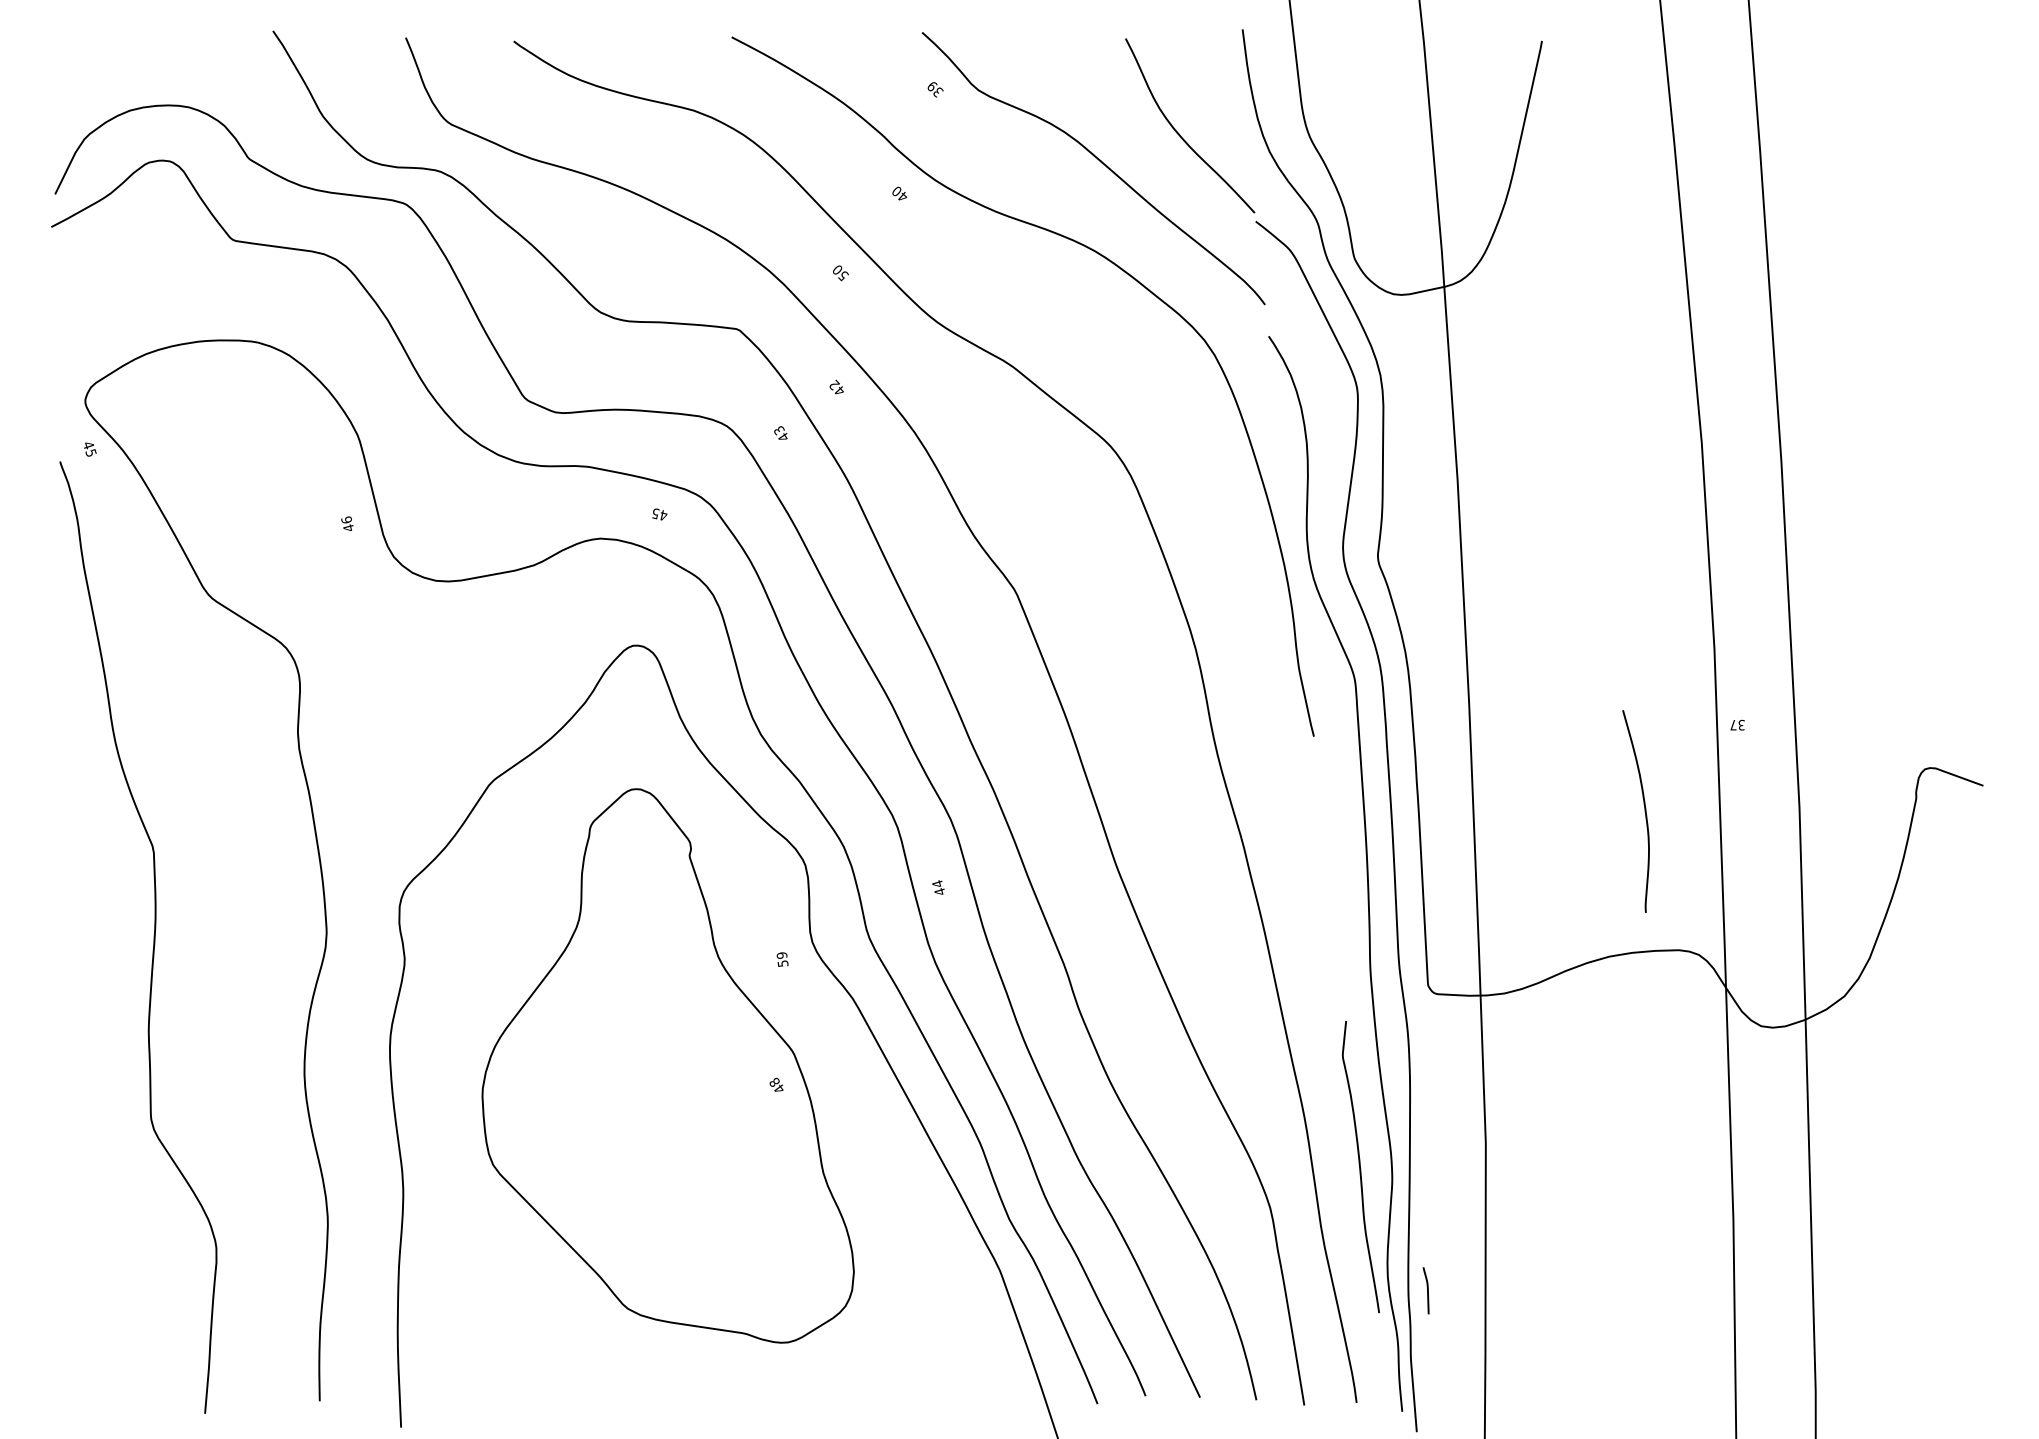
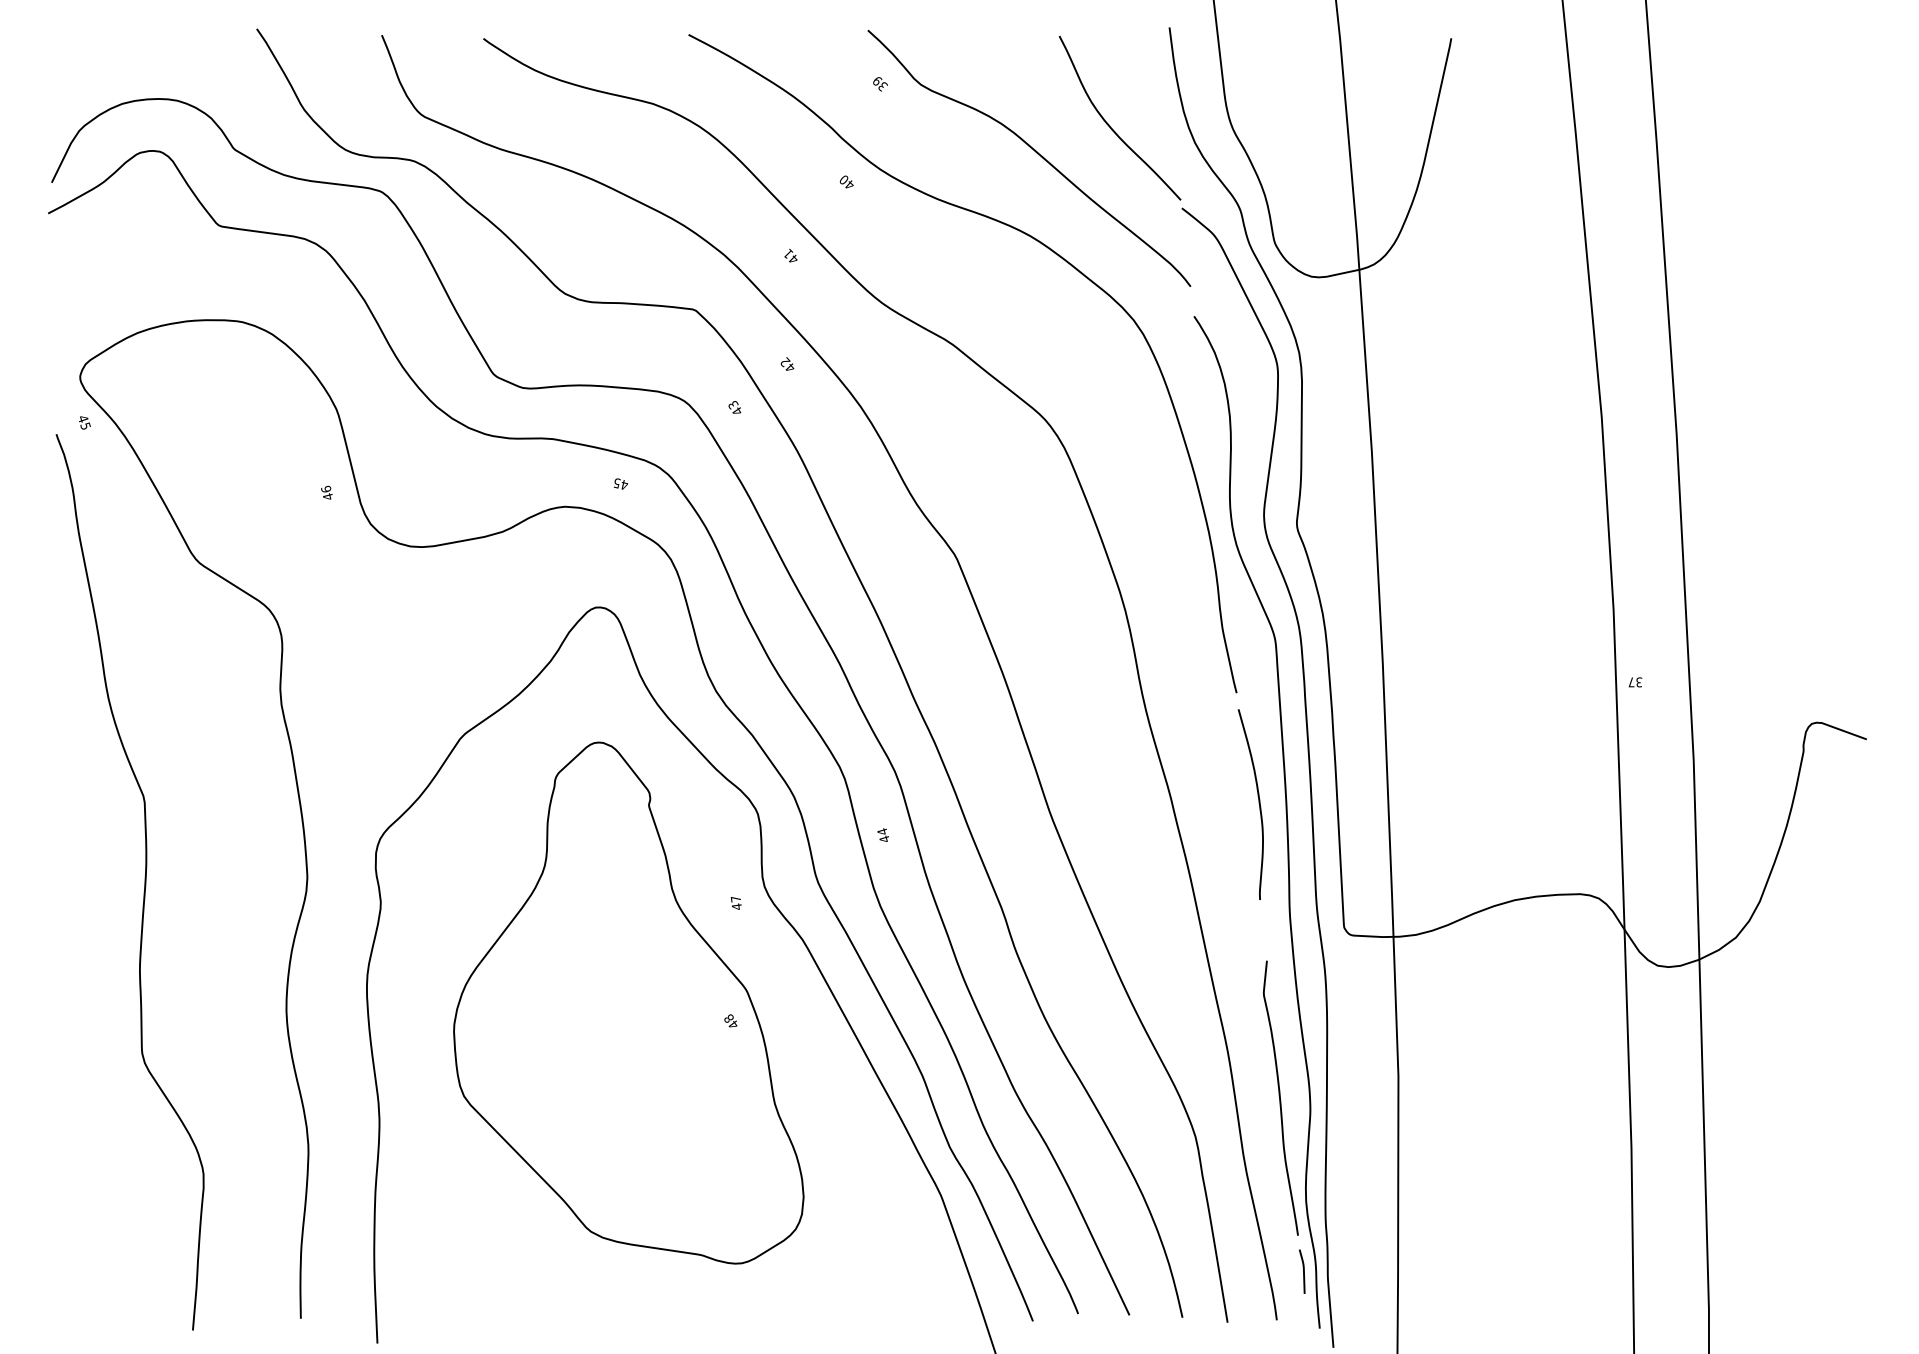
text: (841, 272) -> (791, 256), 50 -> 41
curve: (1644, 810) -> (1258, 803), moved
text: (782, 959) -> (736, 902), 59 -> 47
curve: (1427, 1290) -> (1303, 1271), moved

